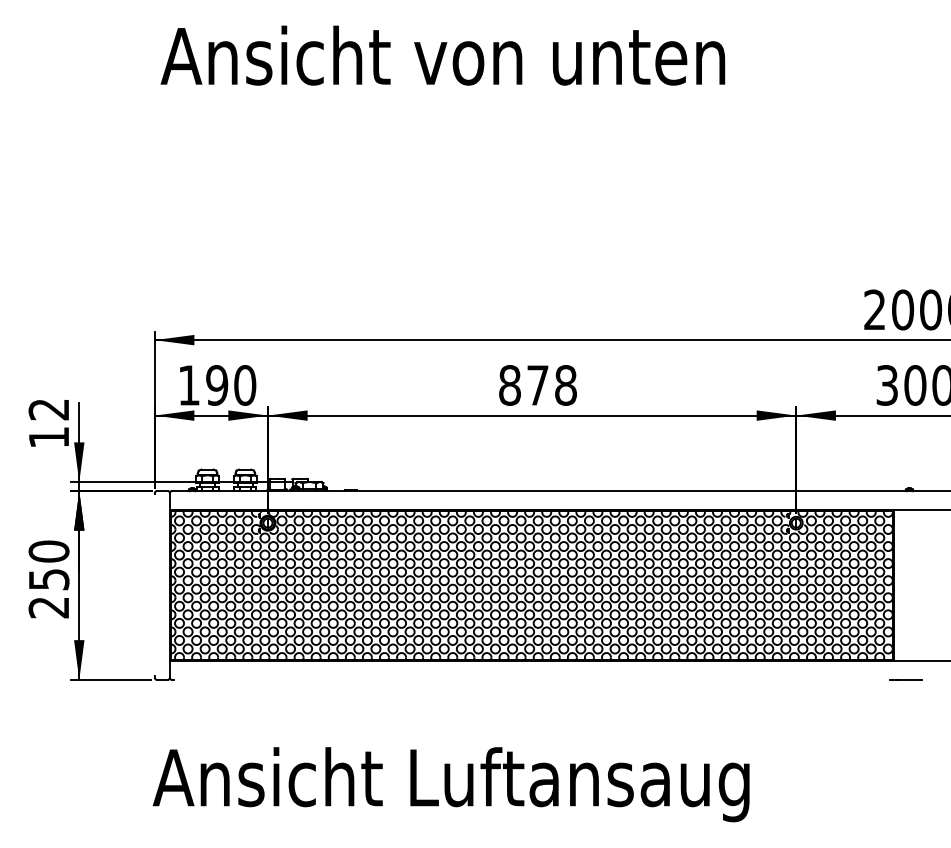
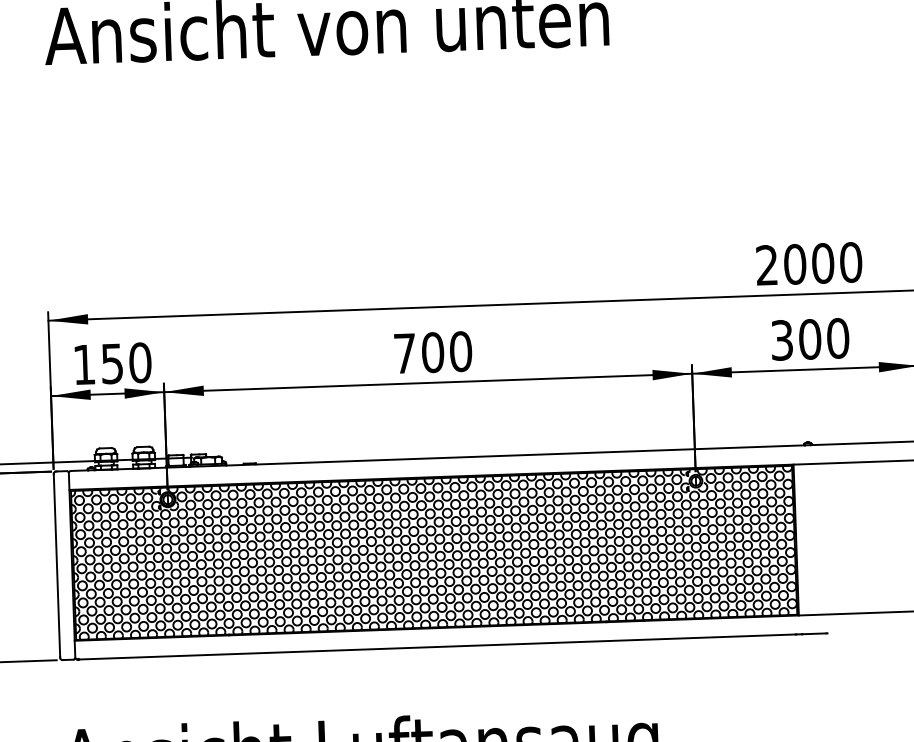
text: (217, 385) -> (112, 363), 190 -> 150
text: (538, 385) -> (433, 352), 878 -> 700
line: (154, 585) -> (56, 565), added
line: (531, 679) -> (436, 646), added

